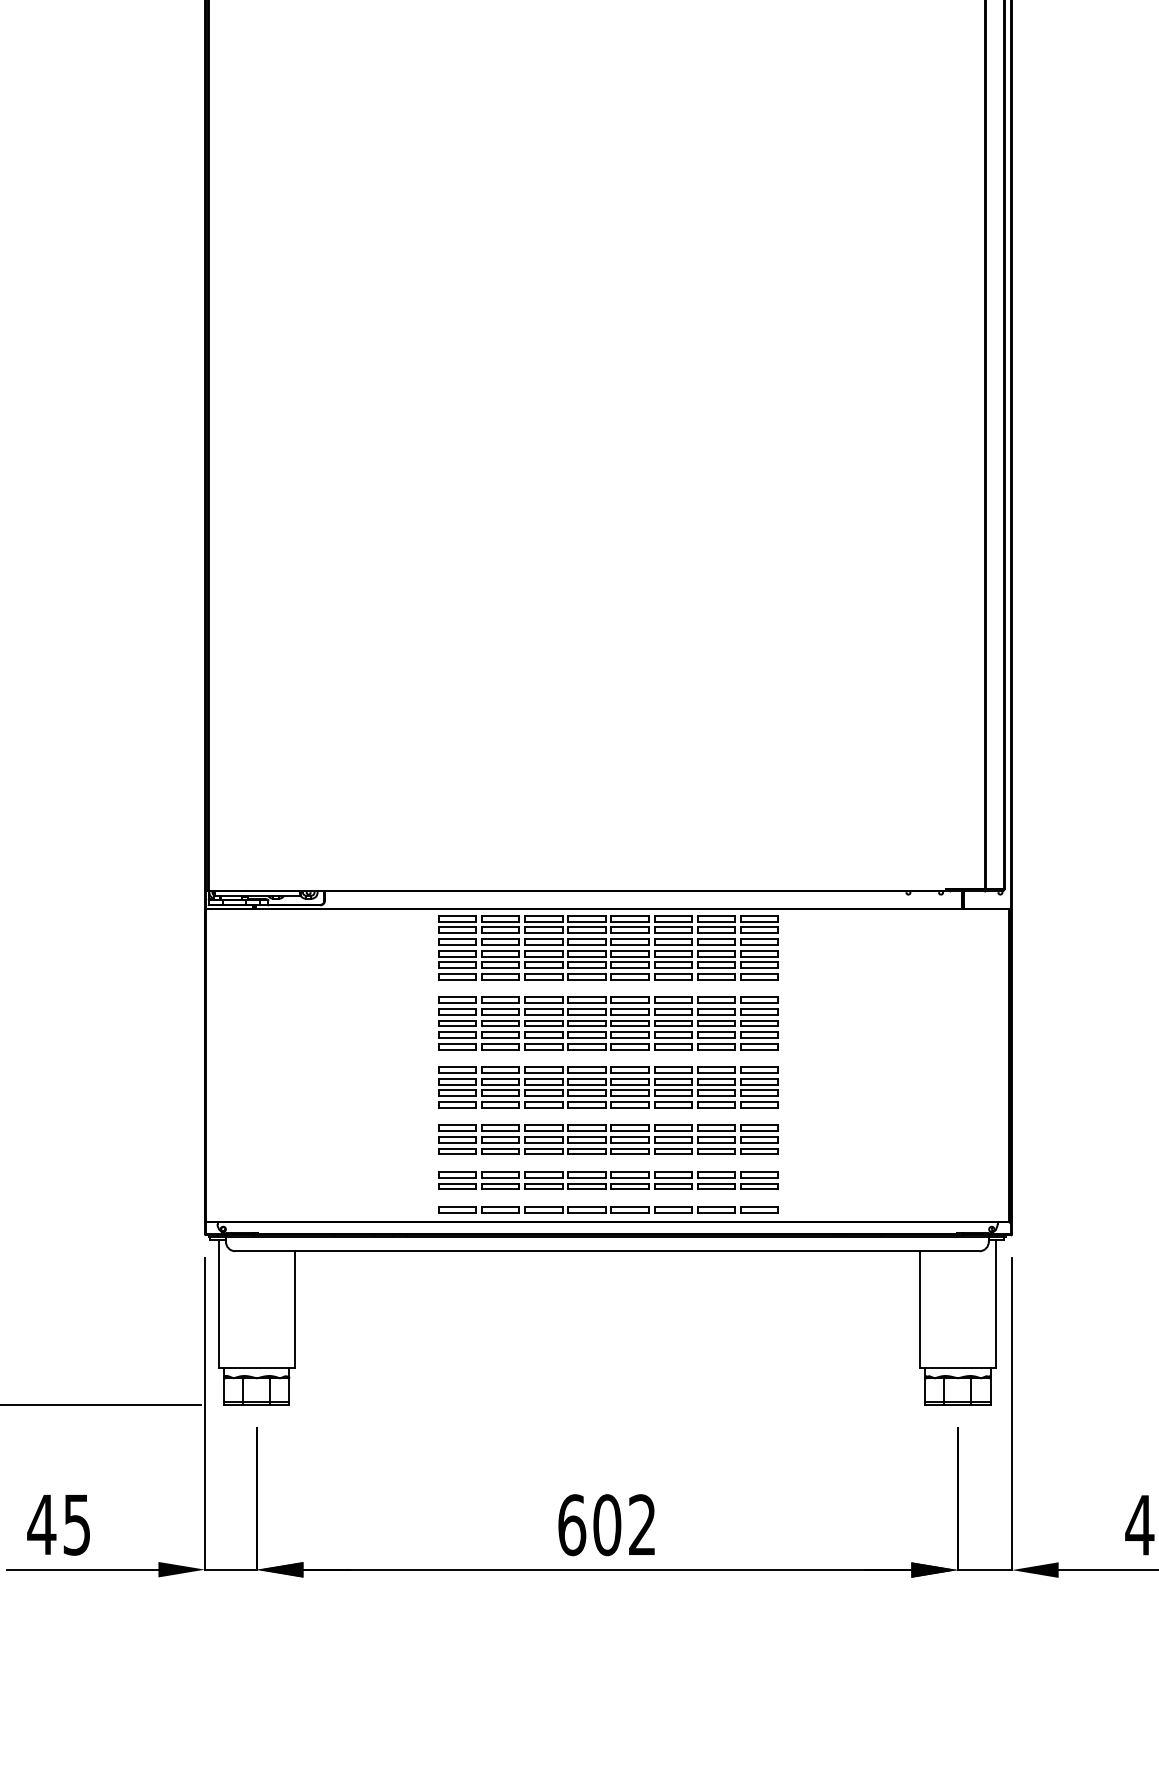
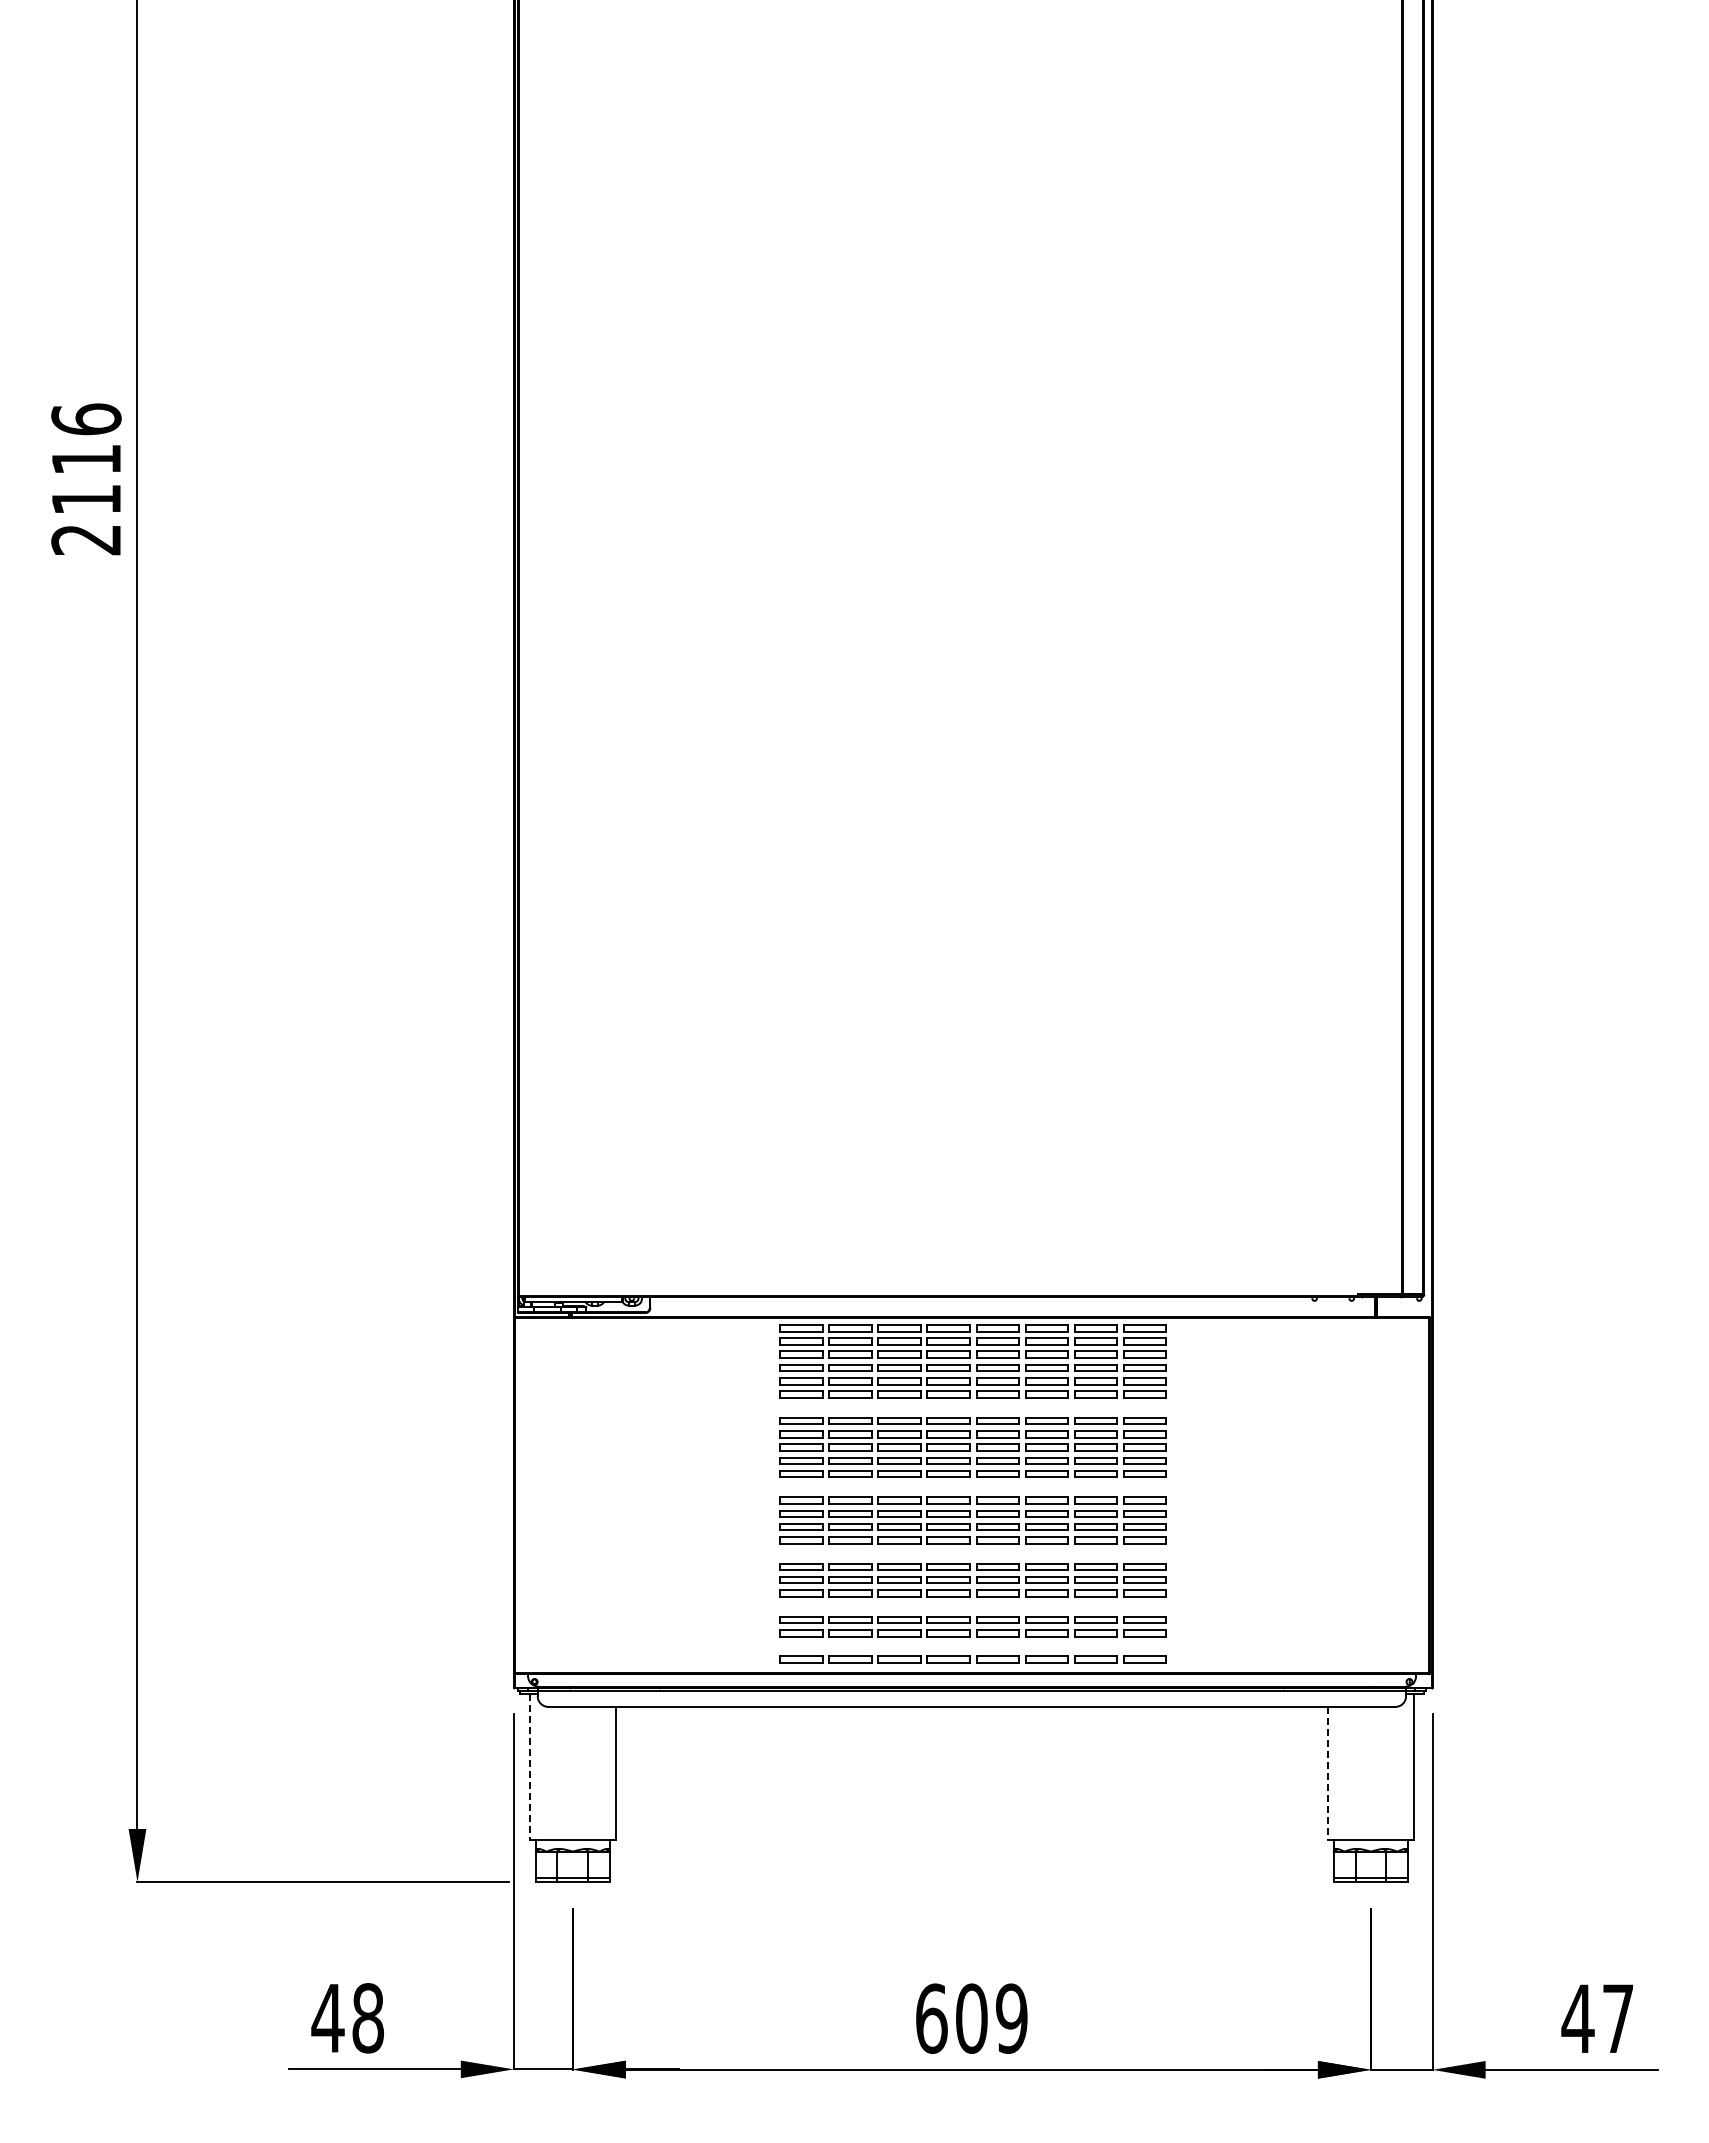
line: (218, 1304) -> (529, 1767), solid -> dashed
line: (919, 1309) -> (1327, 1773), solid -> dashed
text: (76, 1524) -> (367, 2018), 45 -> 48
text: (642, 1524) -> (1011, 2018), 602 -> 609

